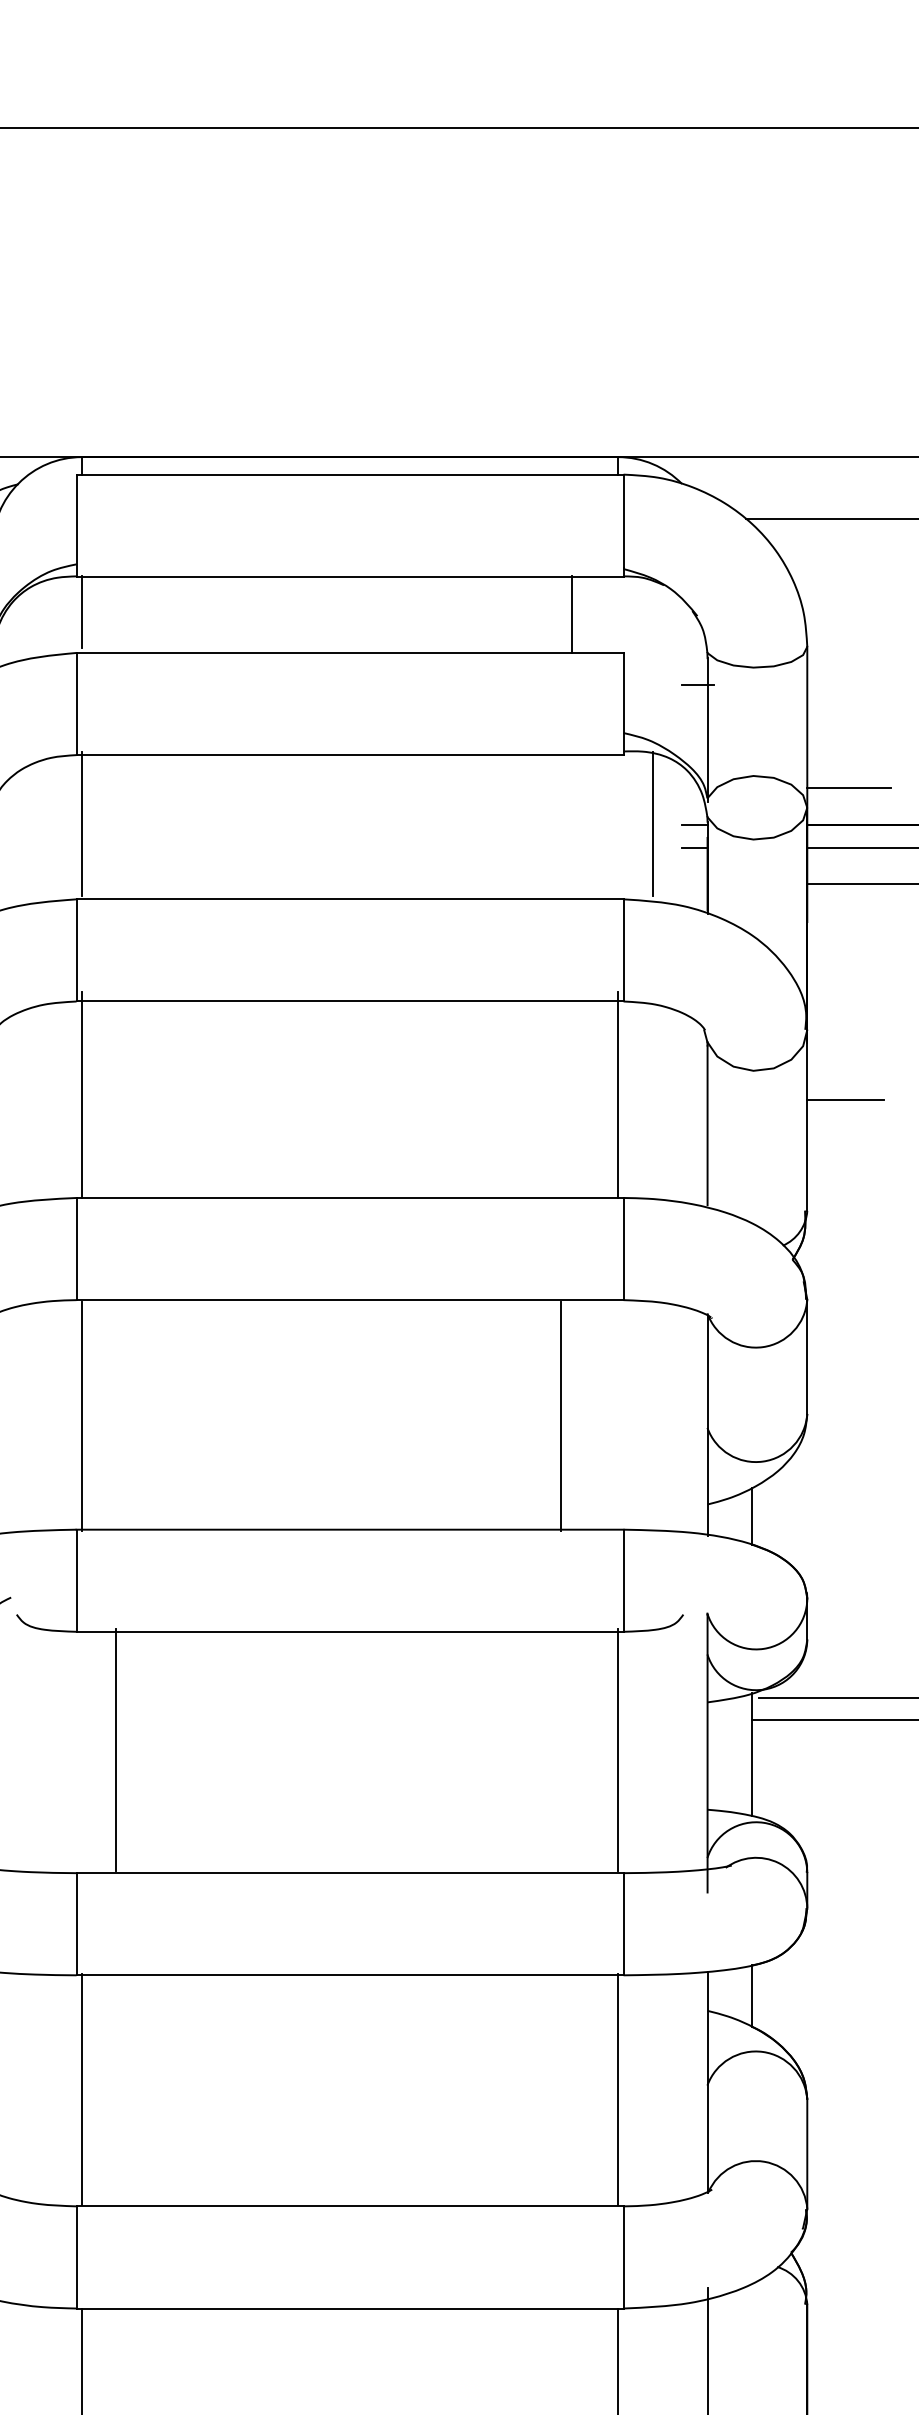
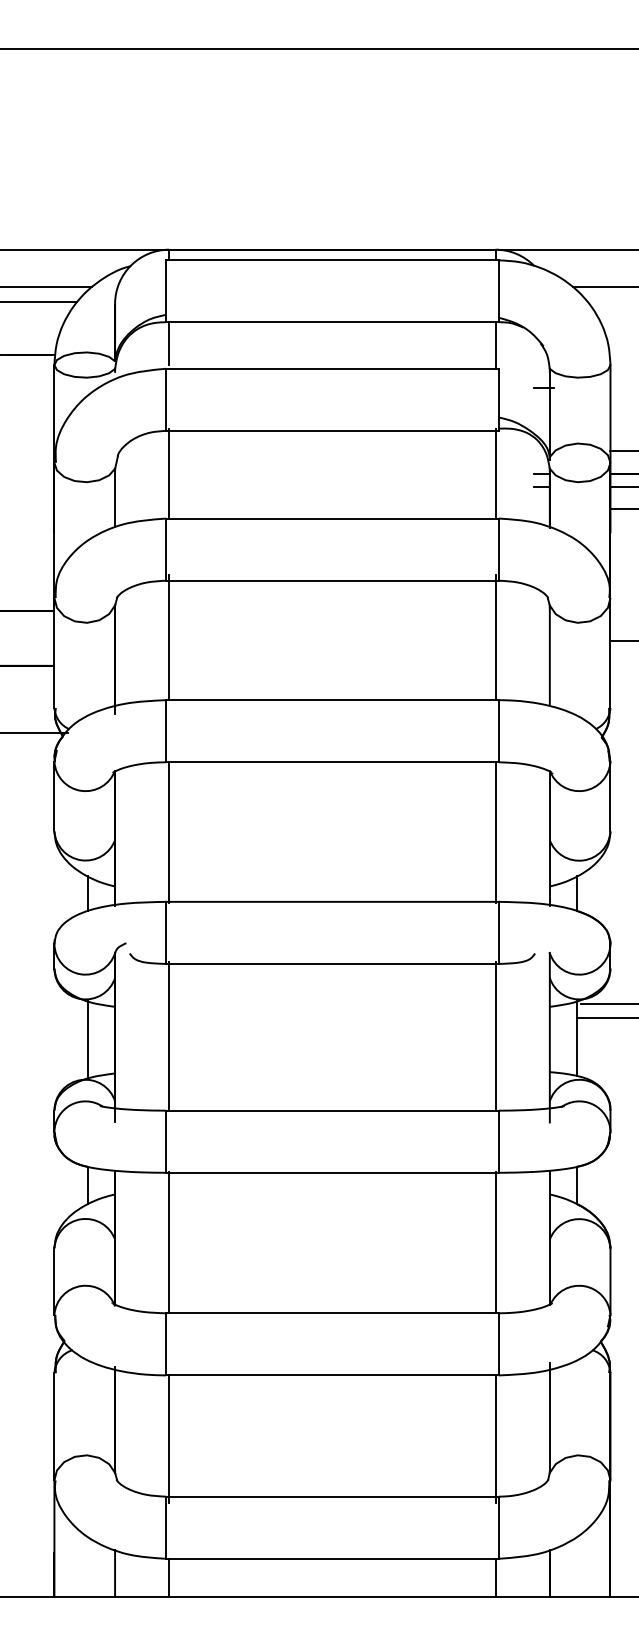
line: (572, 614) -> (495, 345), moved
line: (652, 823) -> (495, 472), moved
line: (560, 1415) -> (495, 832), moved
line: (116, 1749) -> (169, 1035), moved

